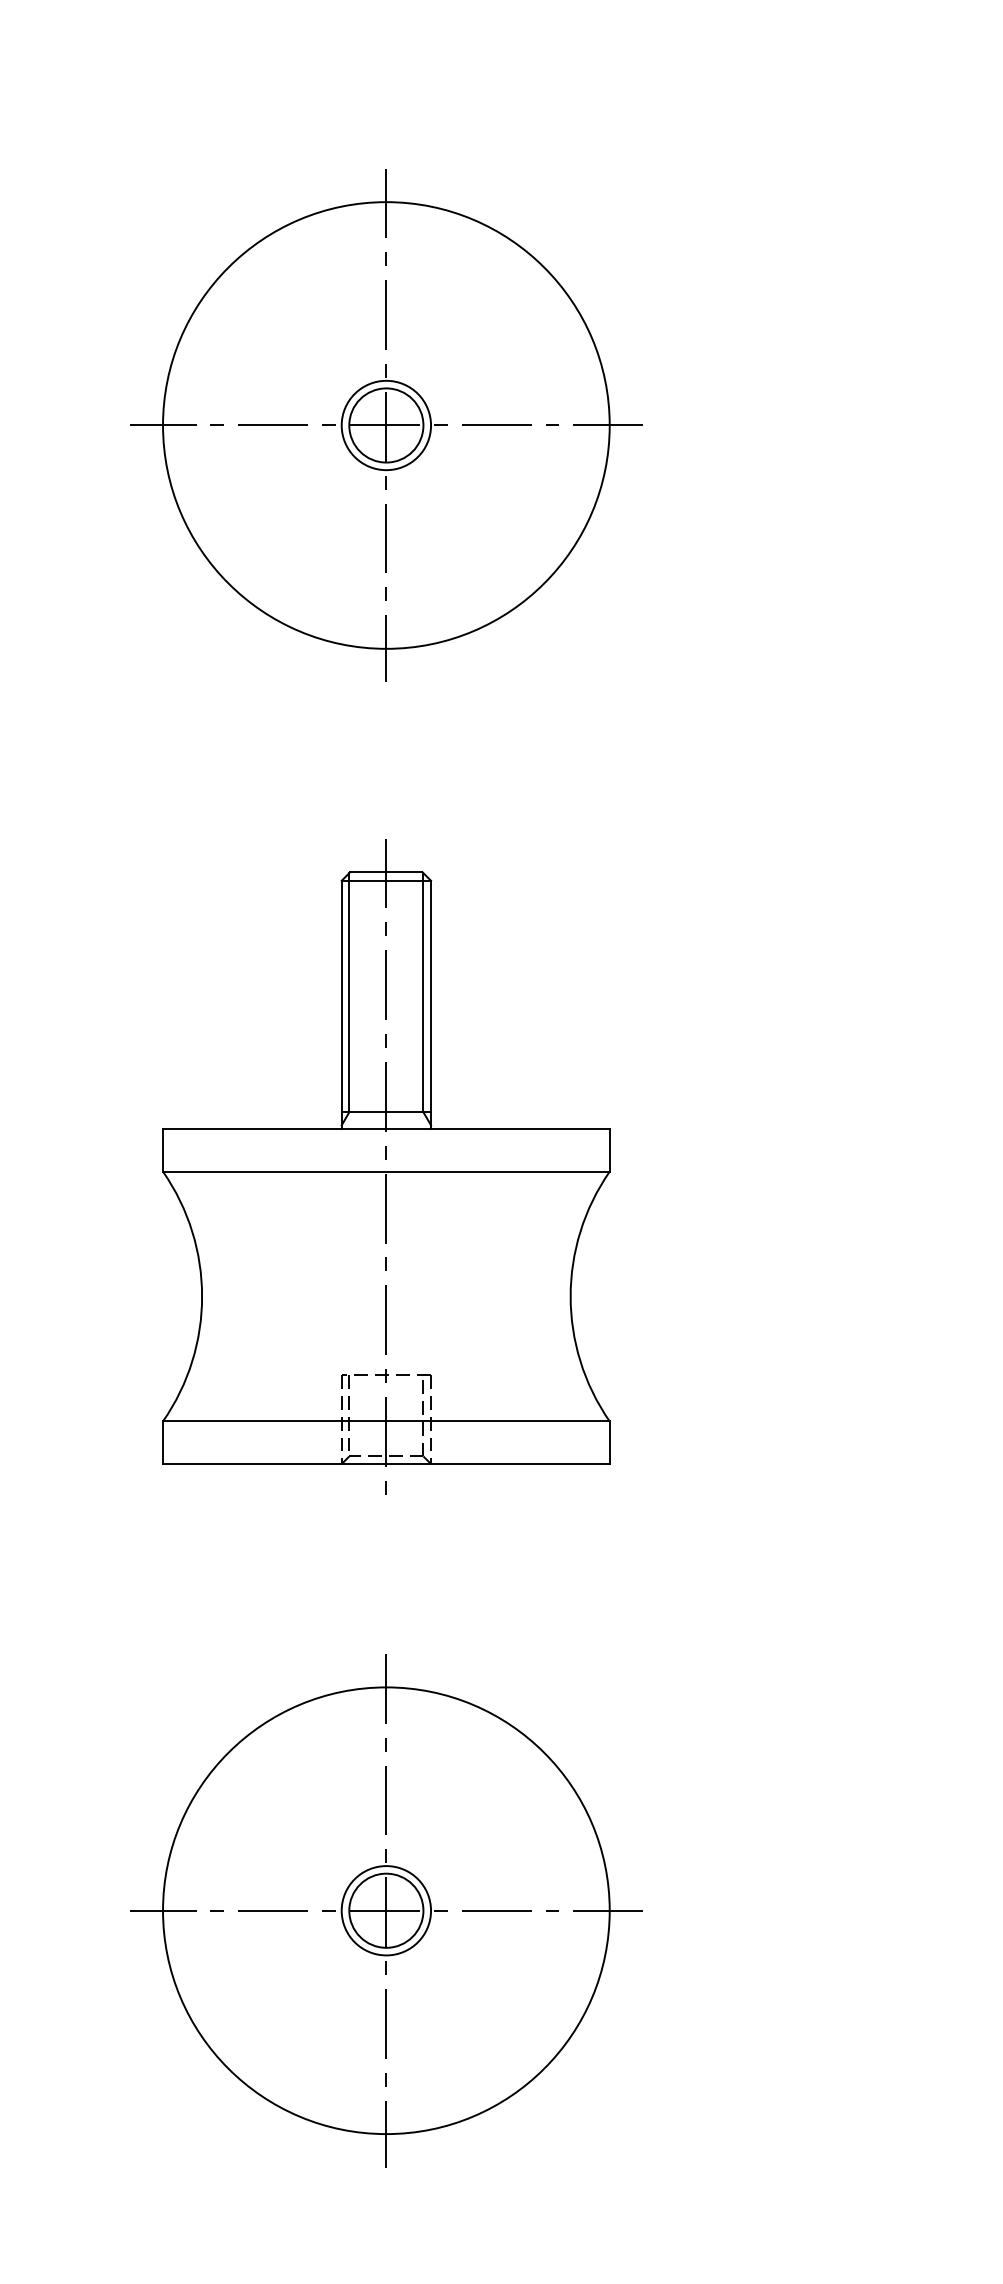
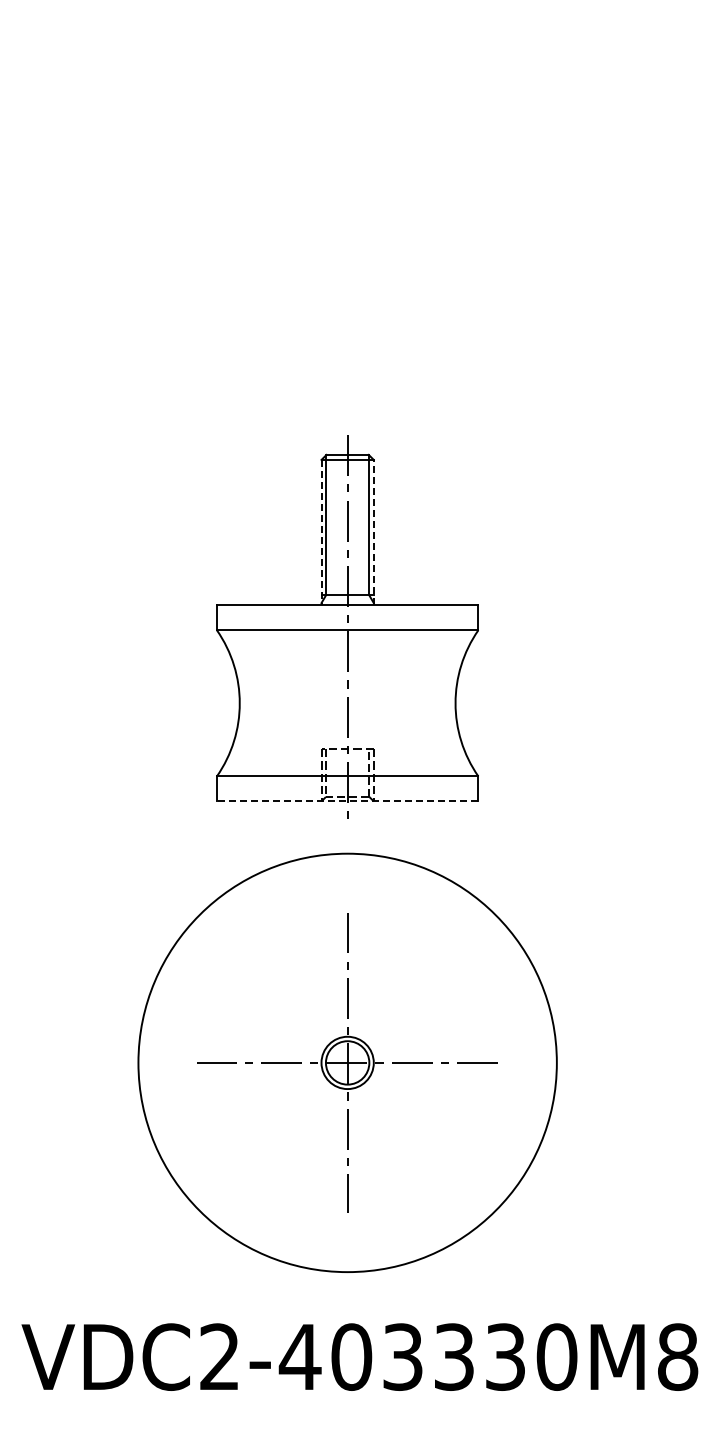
part: (386, 425) -> (347, 193), removed
line: (341, 1004) -> (321, 532), solid -> dashed
line: (430, 1004) -> (373, 532), solid -> dashed
line: (386, 1464) -> (347, 801), solid -> dashed
circle: (386, 1910) -> (347, 1062), size x1.6

